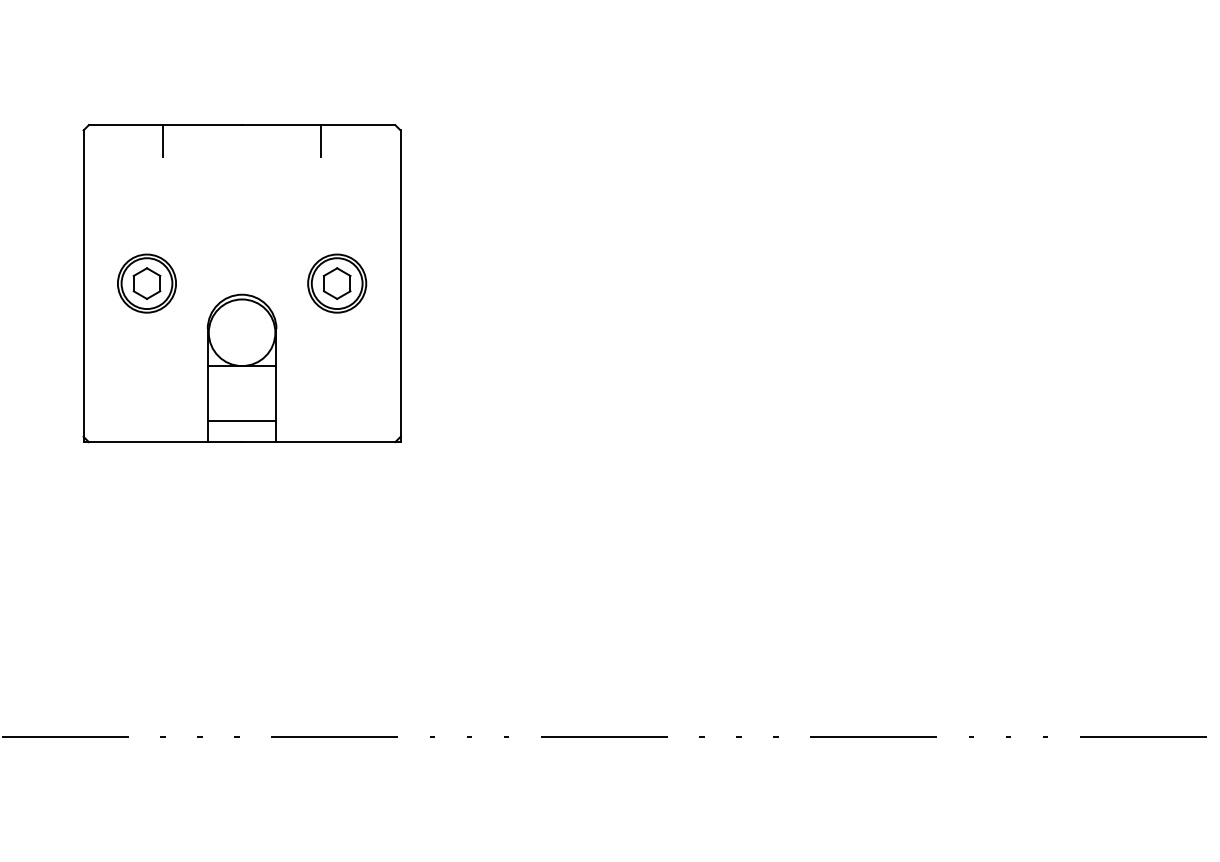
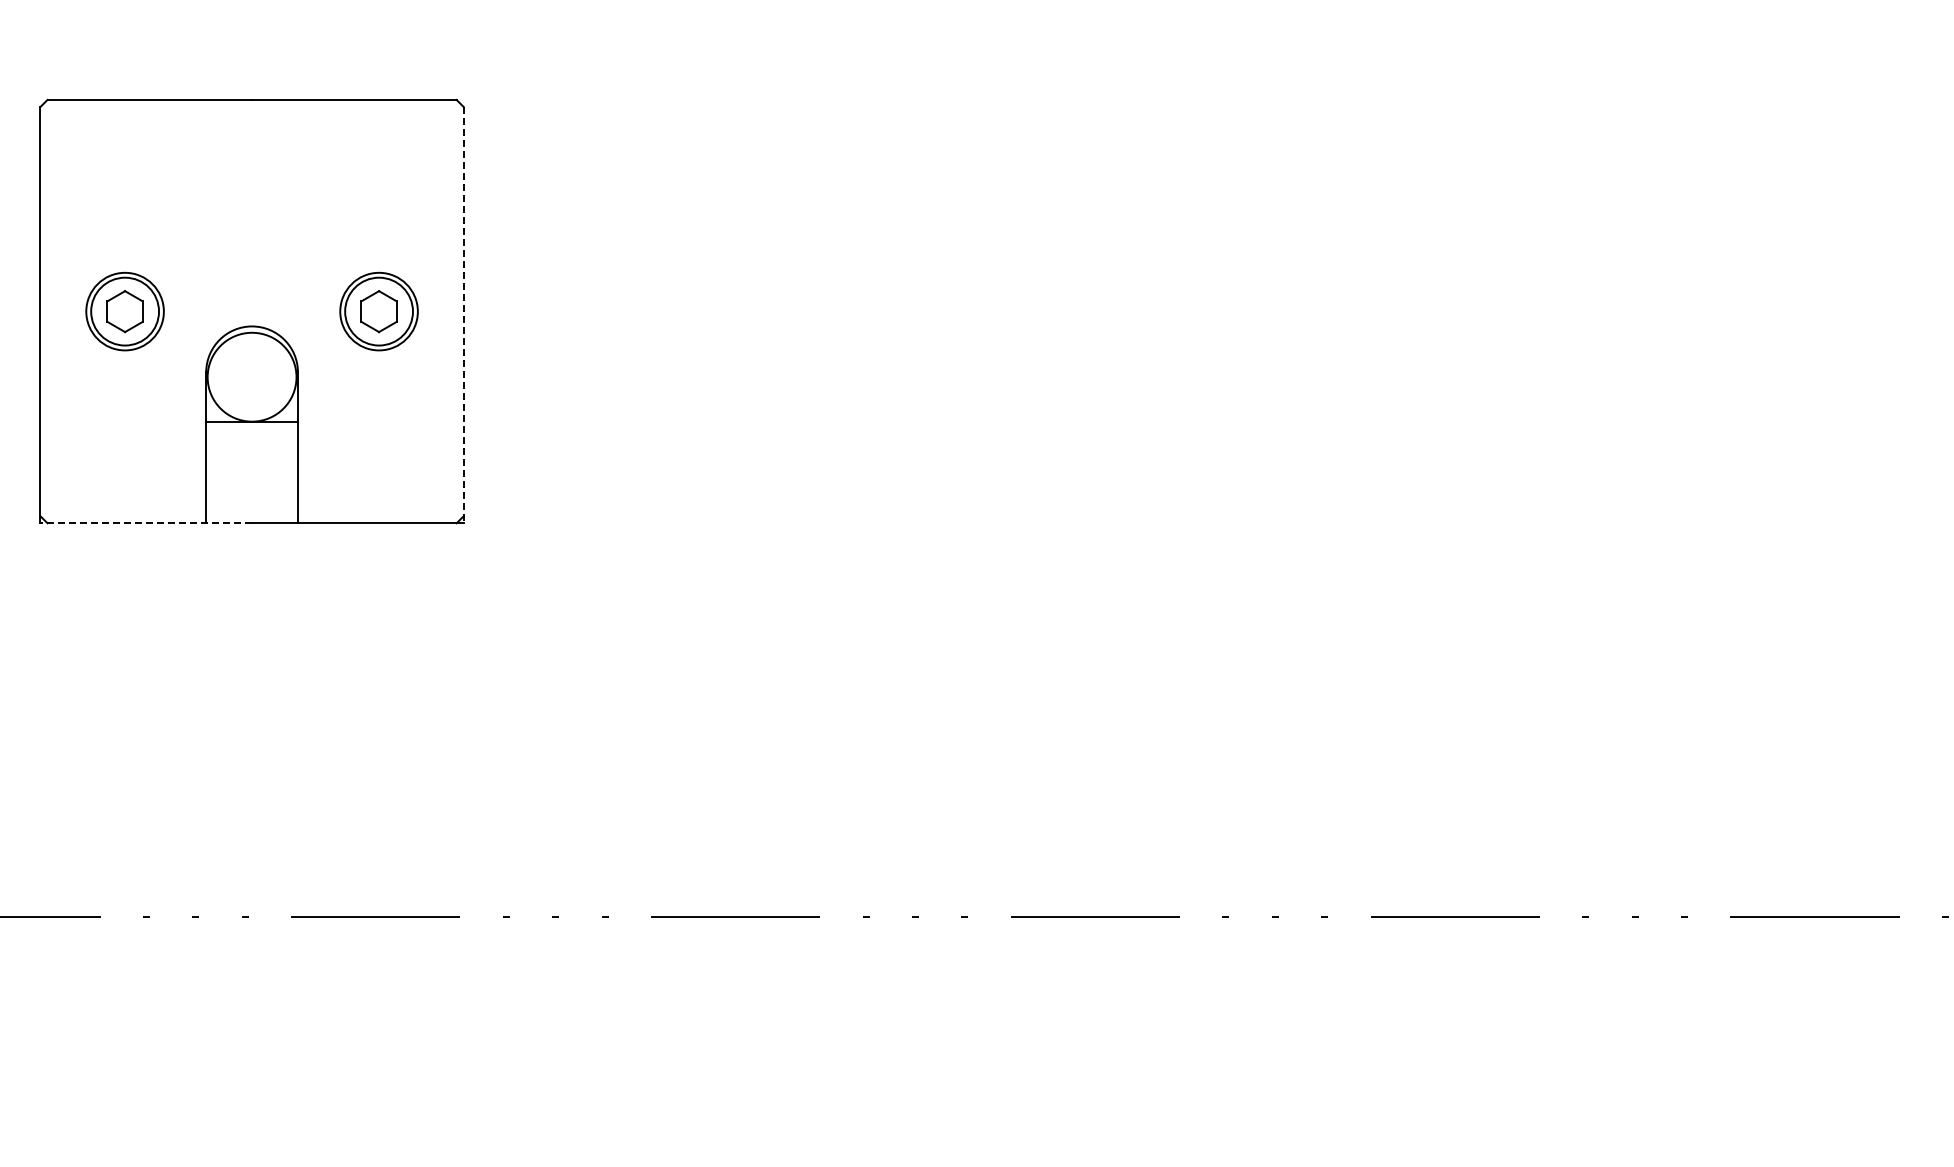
line: (163, 140) -> (146, 120), removed
line: (321, 140) -> (357, 120), removed
line: (400, 286) -> (463, 315), solid -> dashed
line: (241, 421) -> (251, 495), removed
line: (163, 442) -> (146, 523), solid -> dashed

